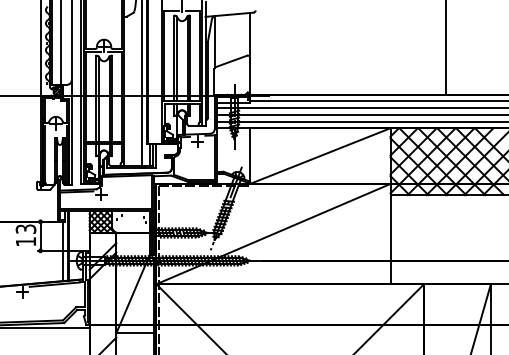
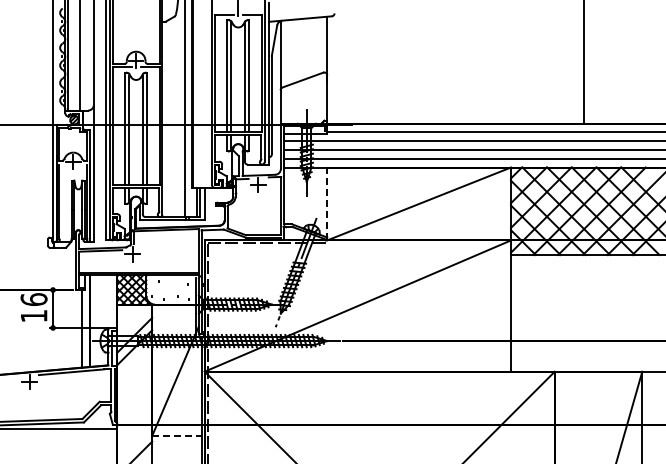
line: (250, 155) -> (327, 203), solid -> dashed
text: (25, 229) -> (33, 299), 13 -> 16
line: (135, 333) -> (177, 435), solid -> dashed

